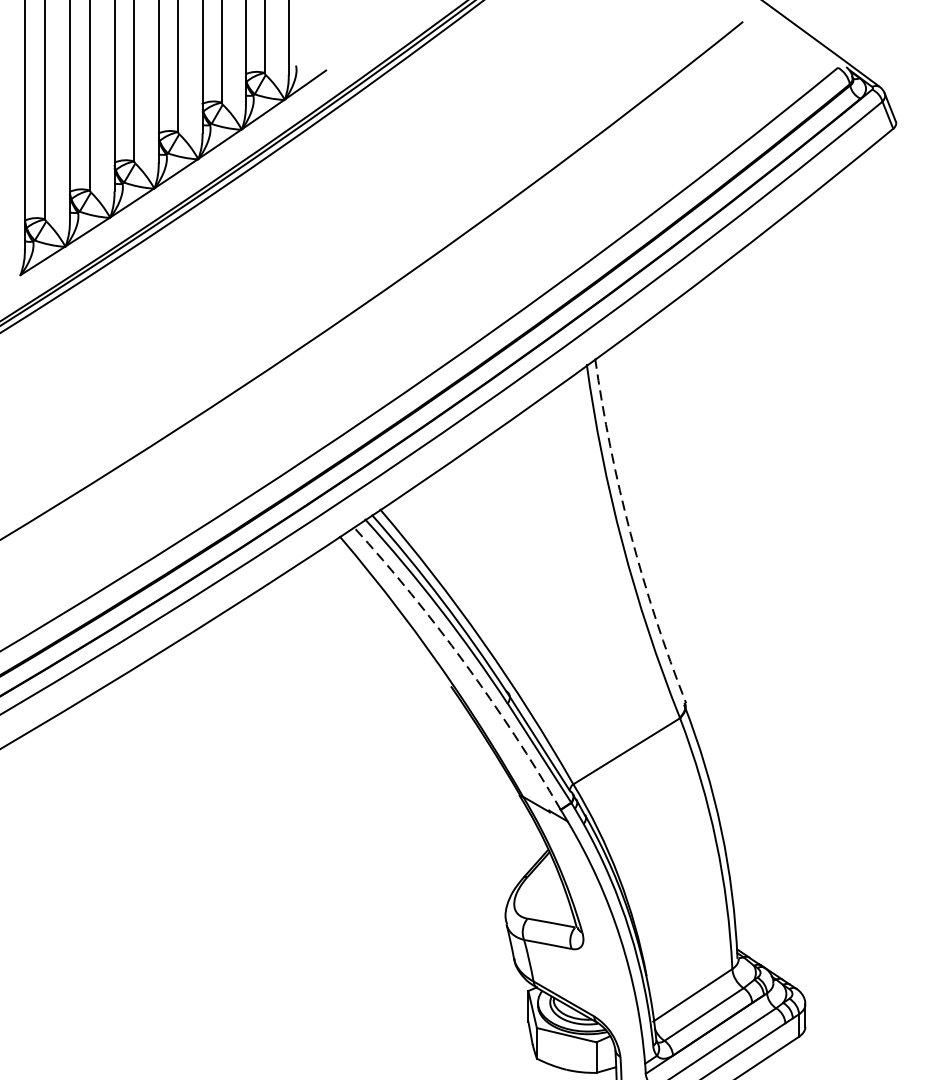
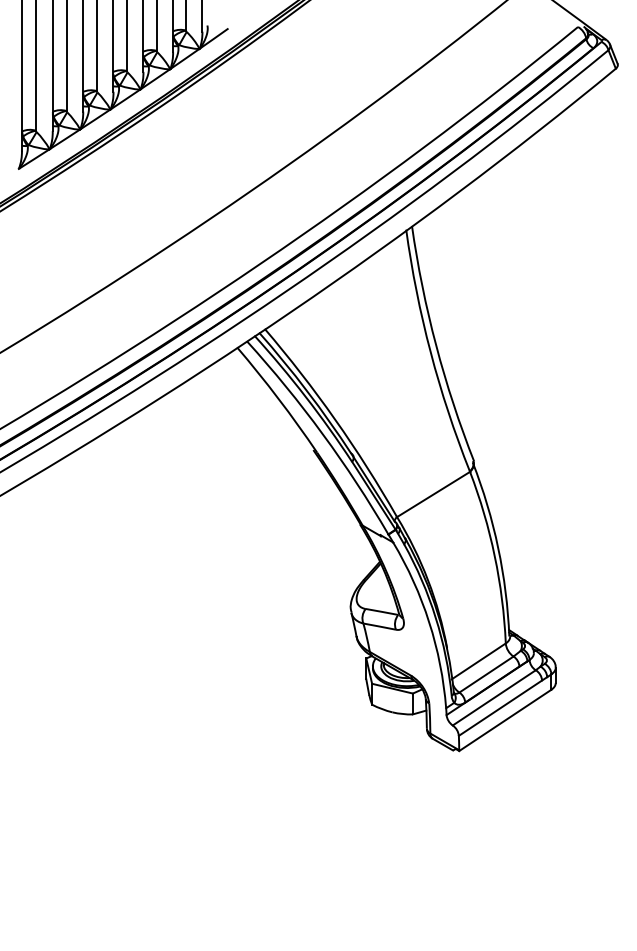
arc: (631, 533) -> (436, 345), dashed -> solid
arc: (464, 663) -> (322, 434), dashed -> solid

